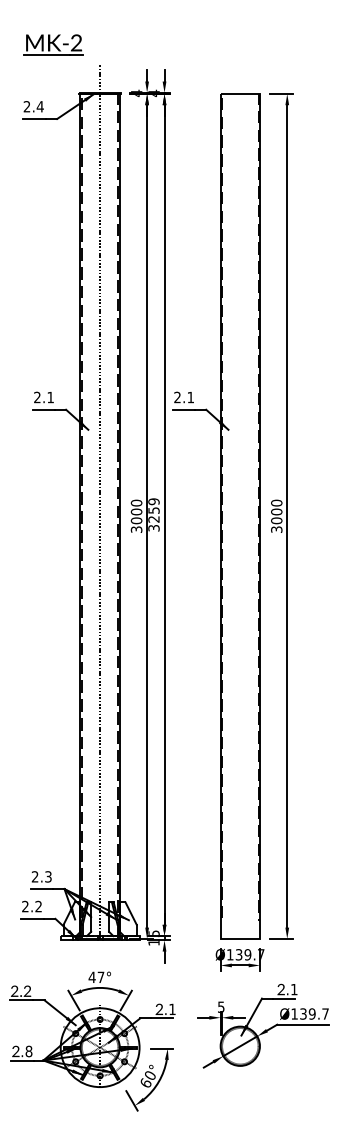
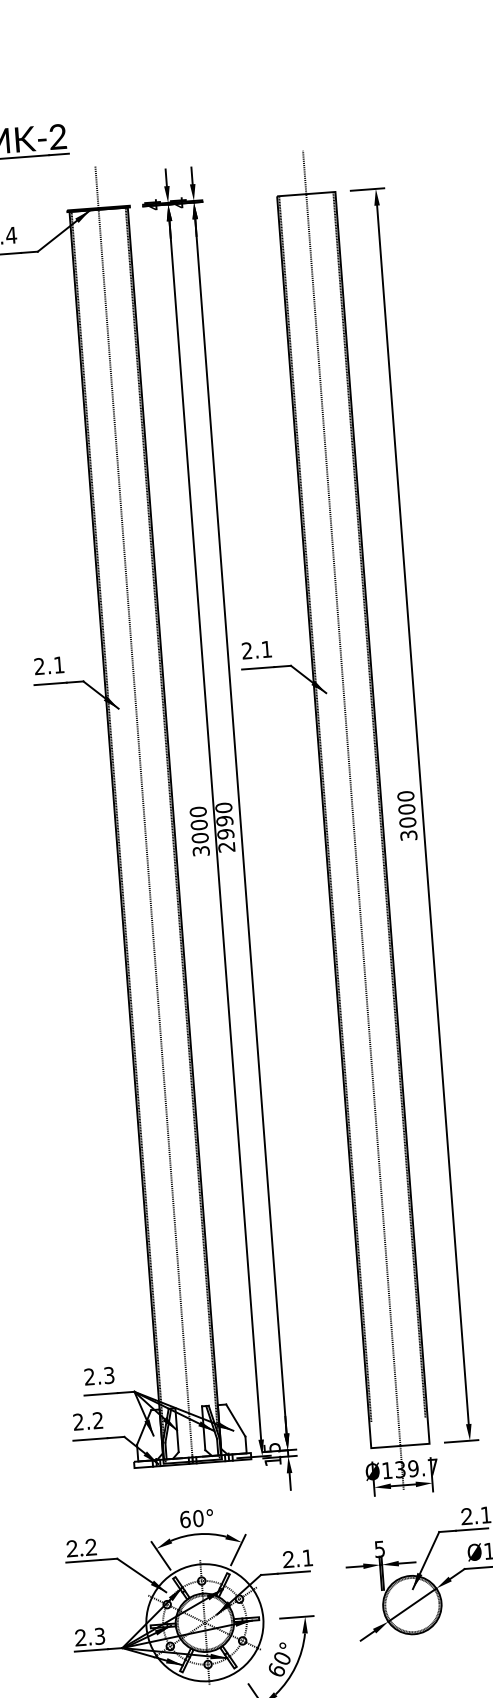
text: (153, 514) -> (224, 826), 3259 -> 2990
line: (240, 516) -> (353, 820), added
text: (96, 977) -> (191, 1519), 47° -> 60°
text: (28, 1051) -> (99, 1636), .8 -> .3

